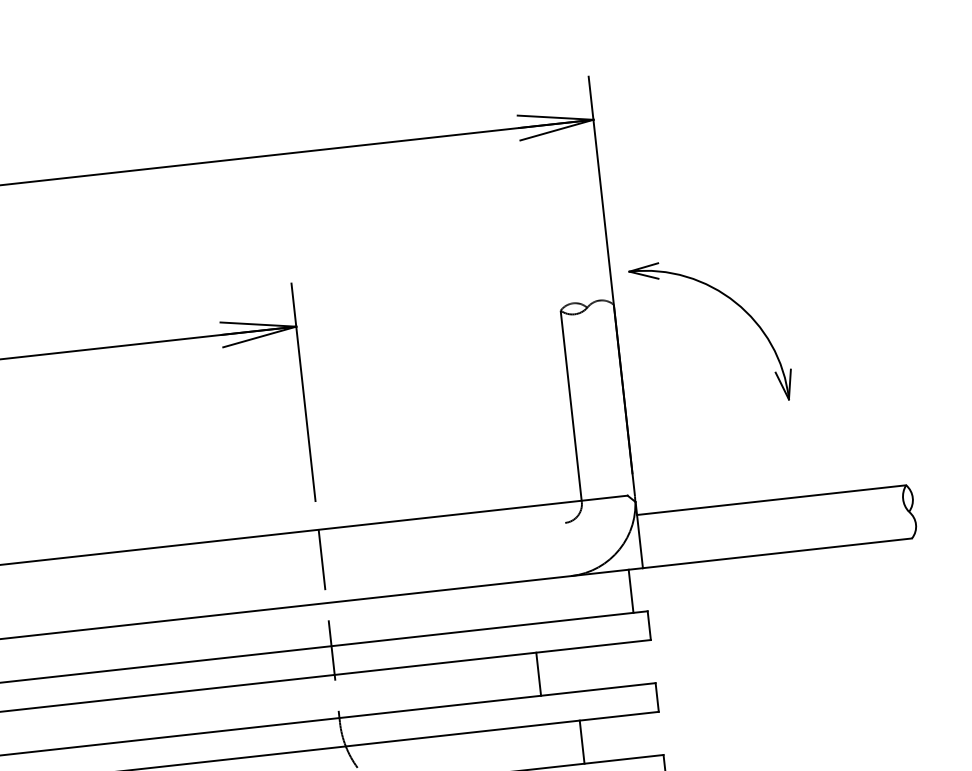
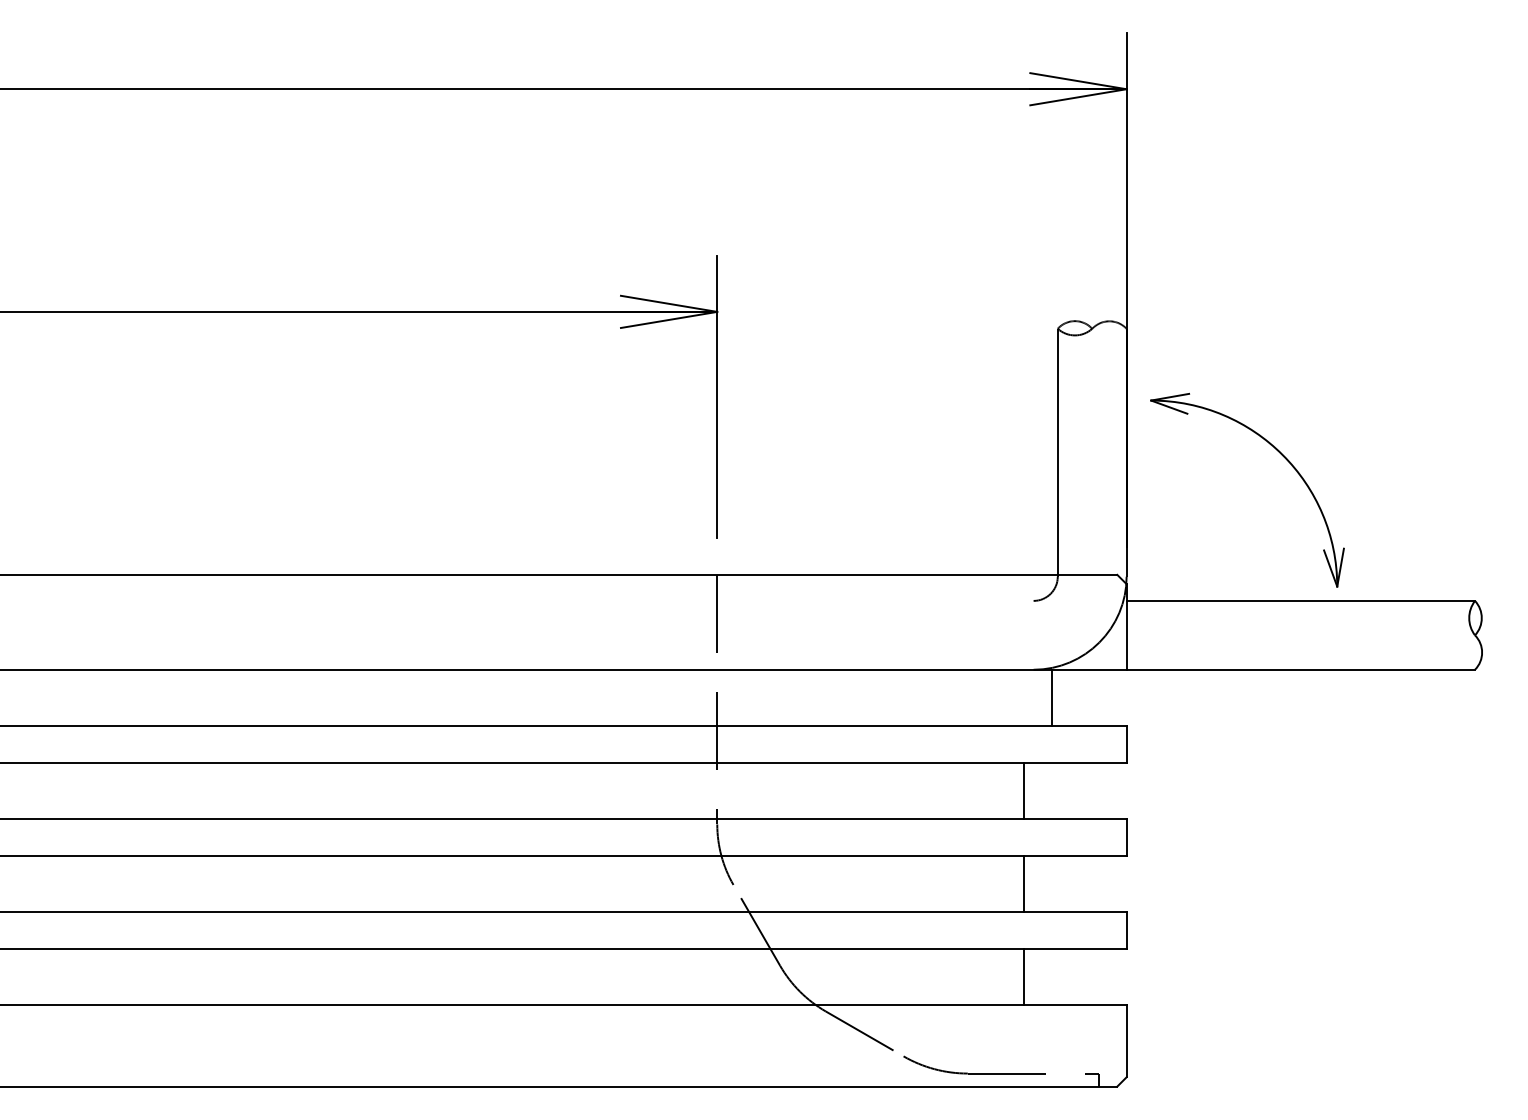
part: (734, 302) -> (1281, 455), moved
line: (631, 591) -> (1052, 697), moved
line: (538, 674) -> (1024, 790), moved

